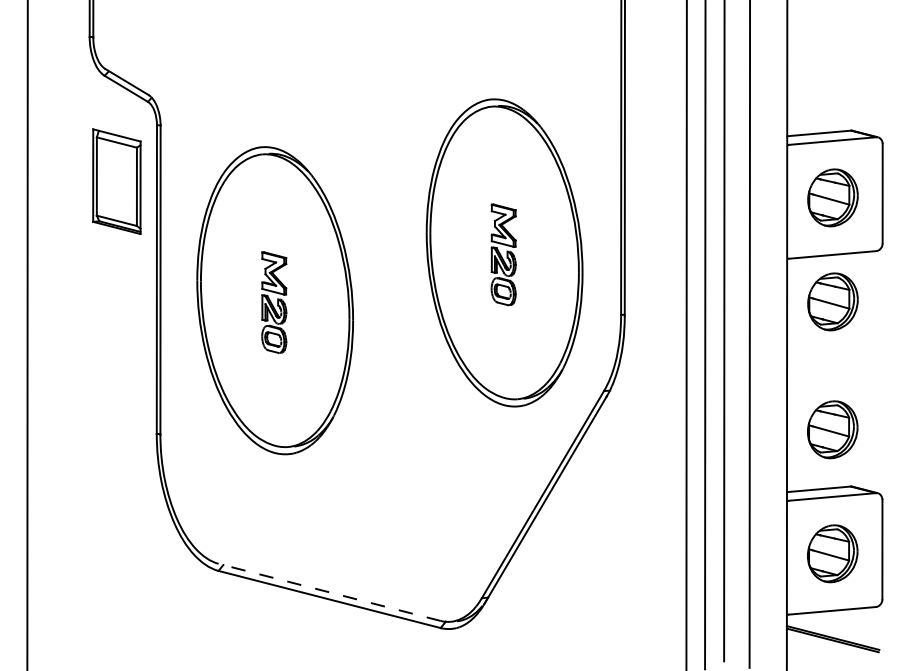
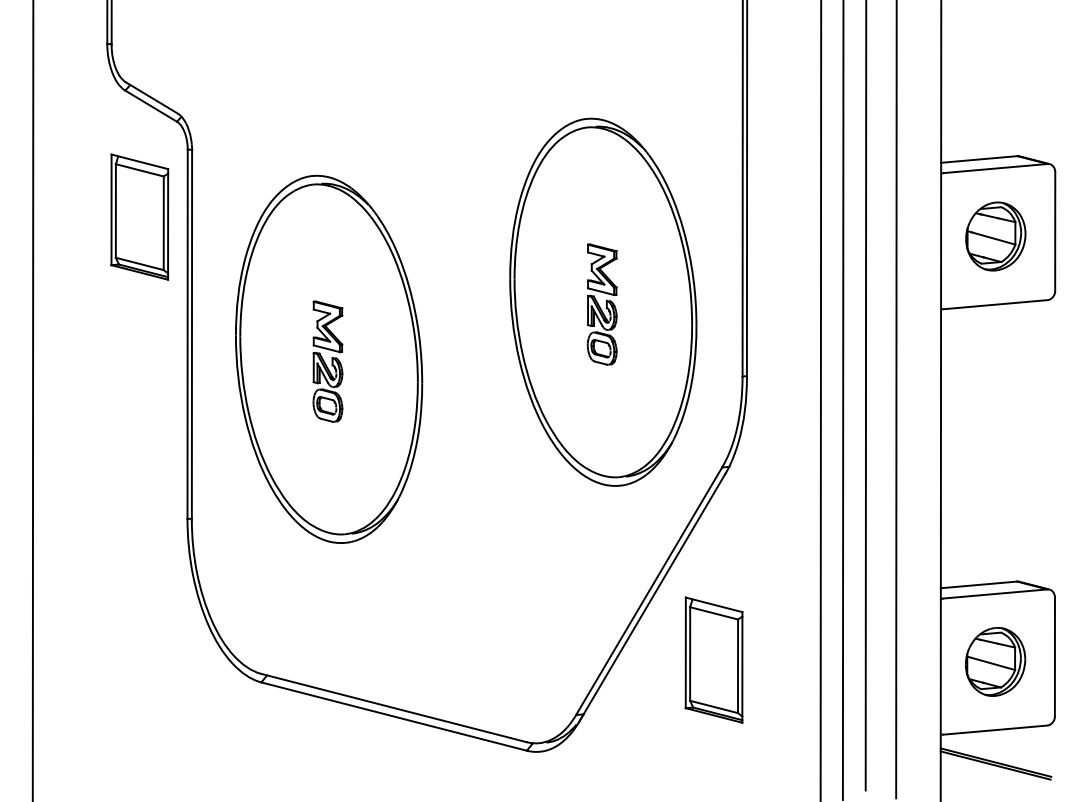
part: (832, 301) -> (995, 360), removed
part: (832, 429) -> (995, 513), removed
part: (596, 552) -> (713, 660), added
line: (329, 592) -> (393, 708), dashed -> solid

